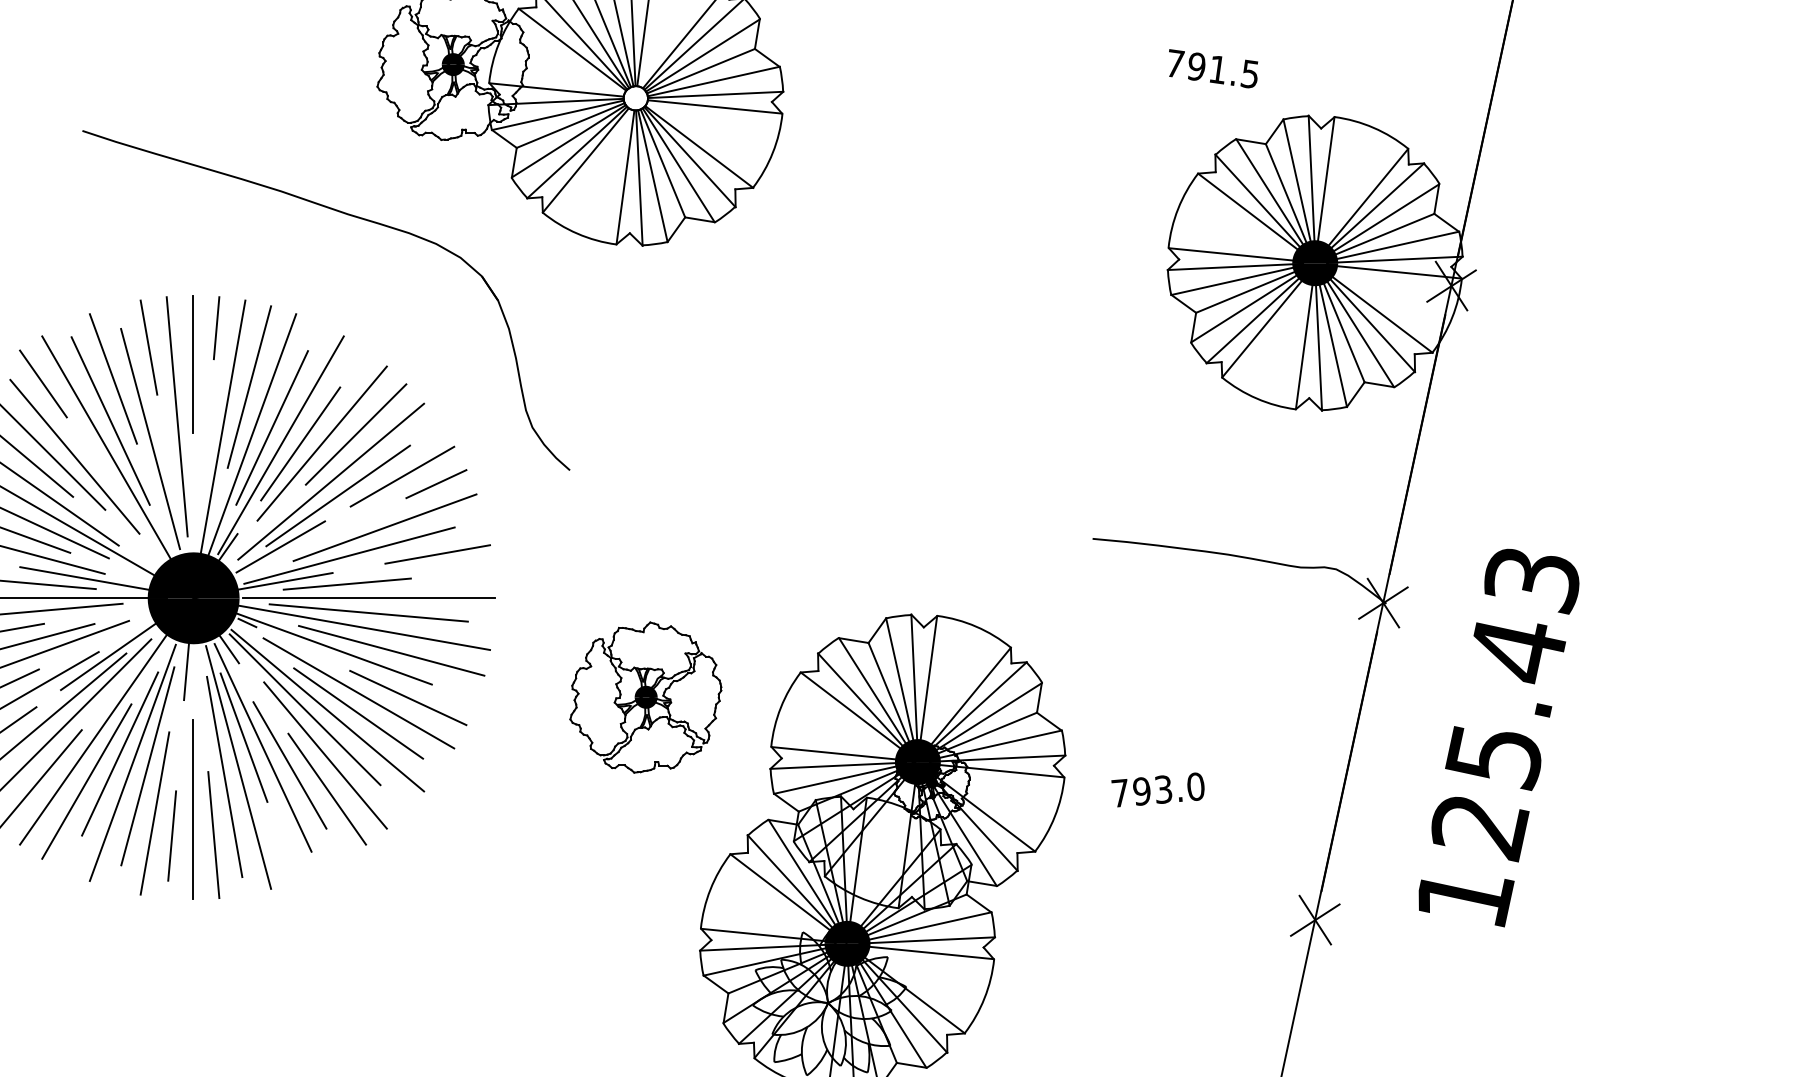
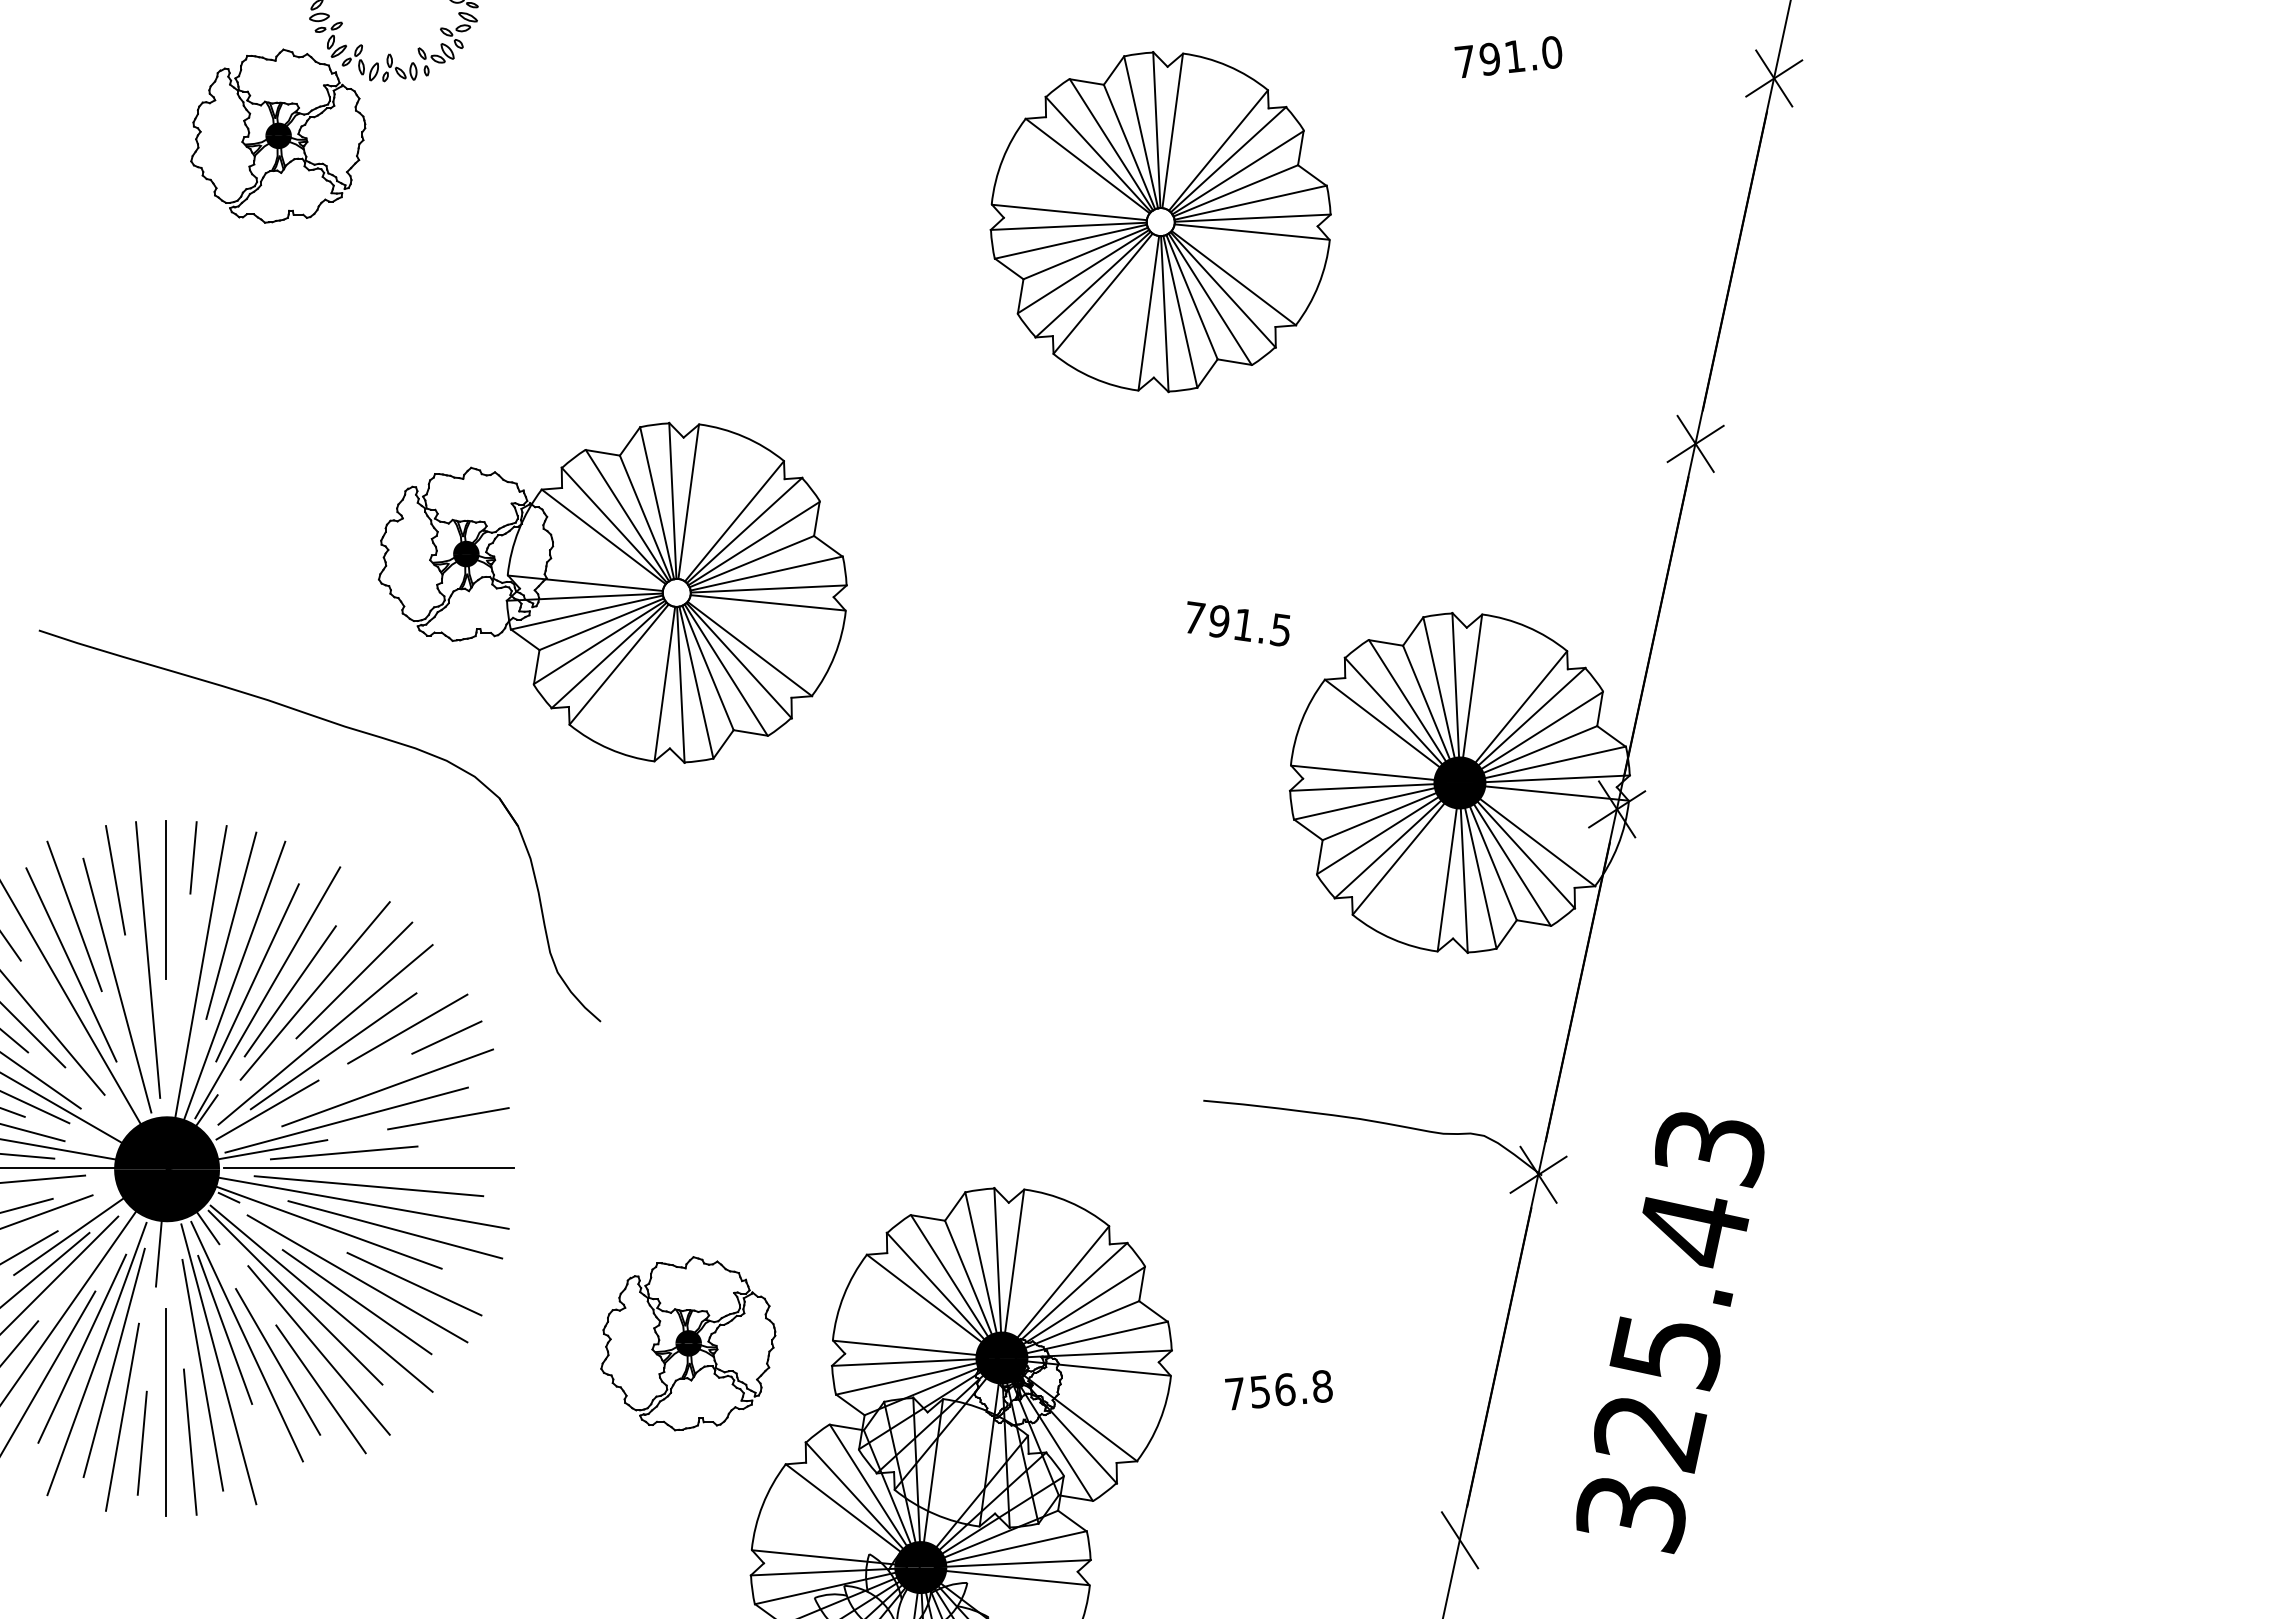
text: (1213, 68) -> (1238, 623), moved
part: (646, 697) -> (688, 1343), moved
text: (1168, 789) -> (1290, 1389), 793.0 -> 756.8
text: (1464, 899) -> (1632, 1516), 125.43 -> 325.43
line: (1315, 920) -> (1460, 1540), removed

